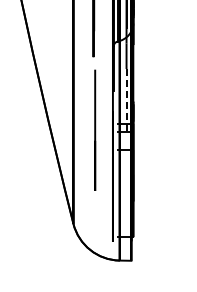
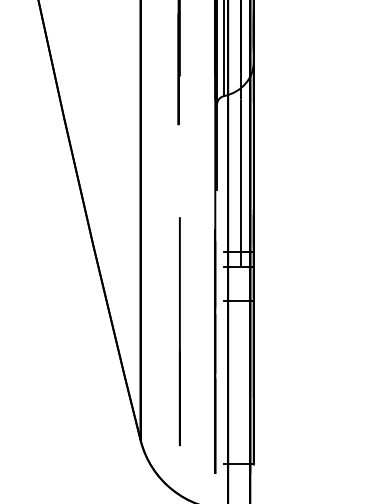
line: (126, 99) -> (240, 205), dashed -> solid
line: (95, 129) -> (180, 330), moved

